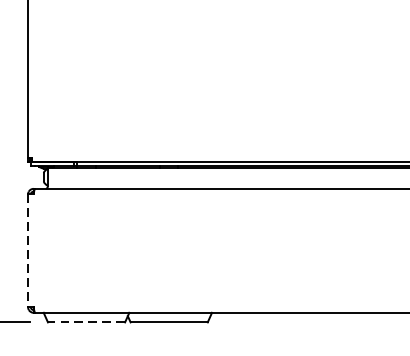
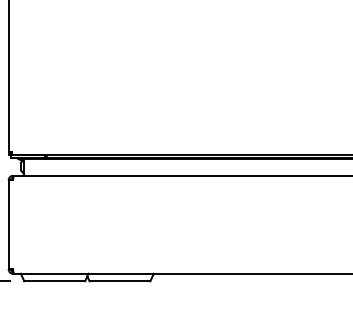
line: (27, 250) -> (8, 224), dashed -> solid
line: (86, 322) -> (54, 281), dashed -> solid

